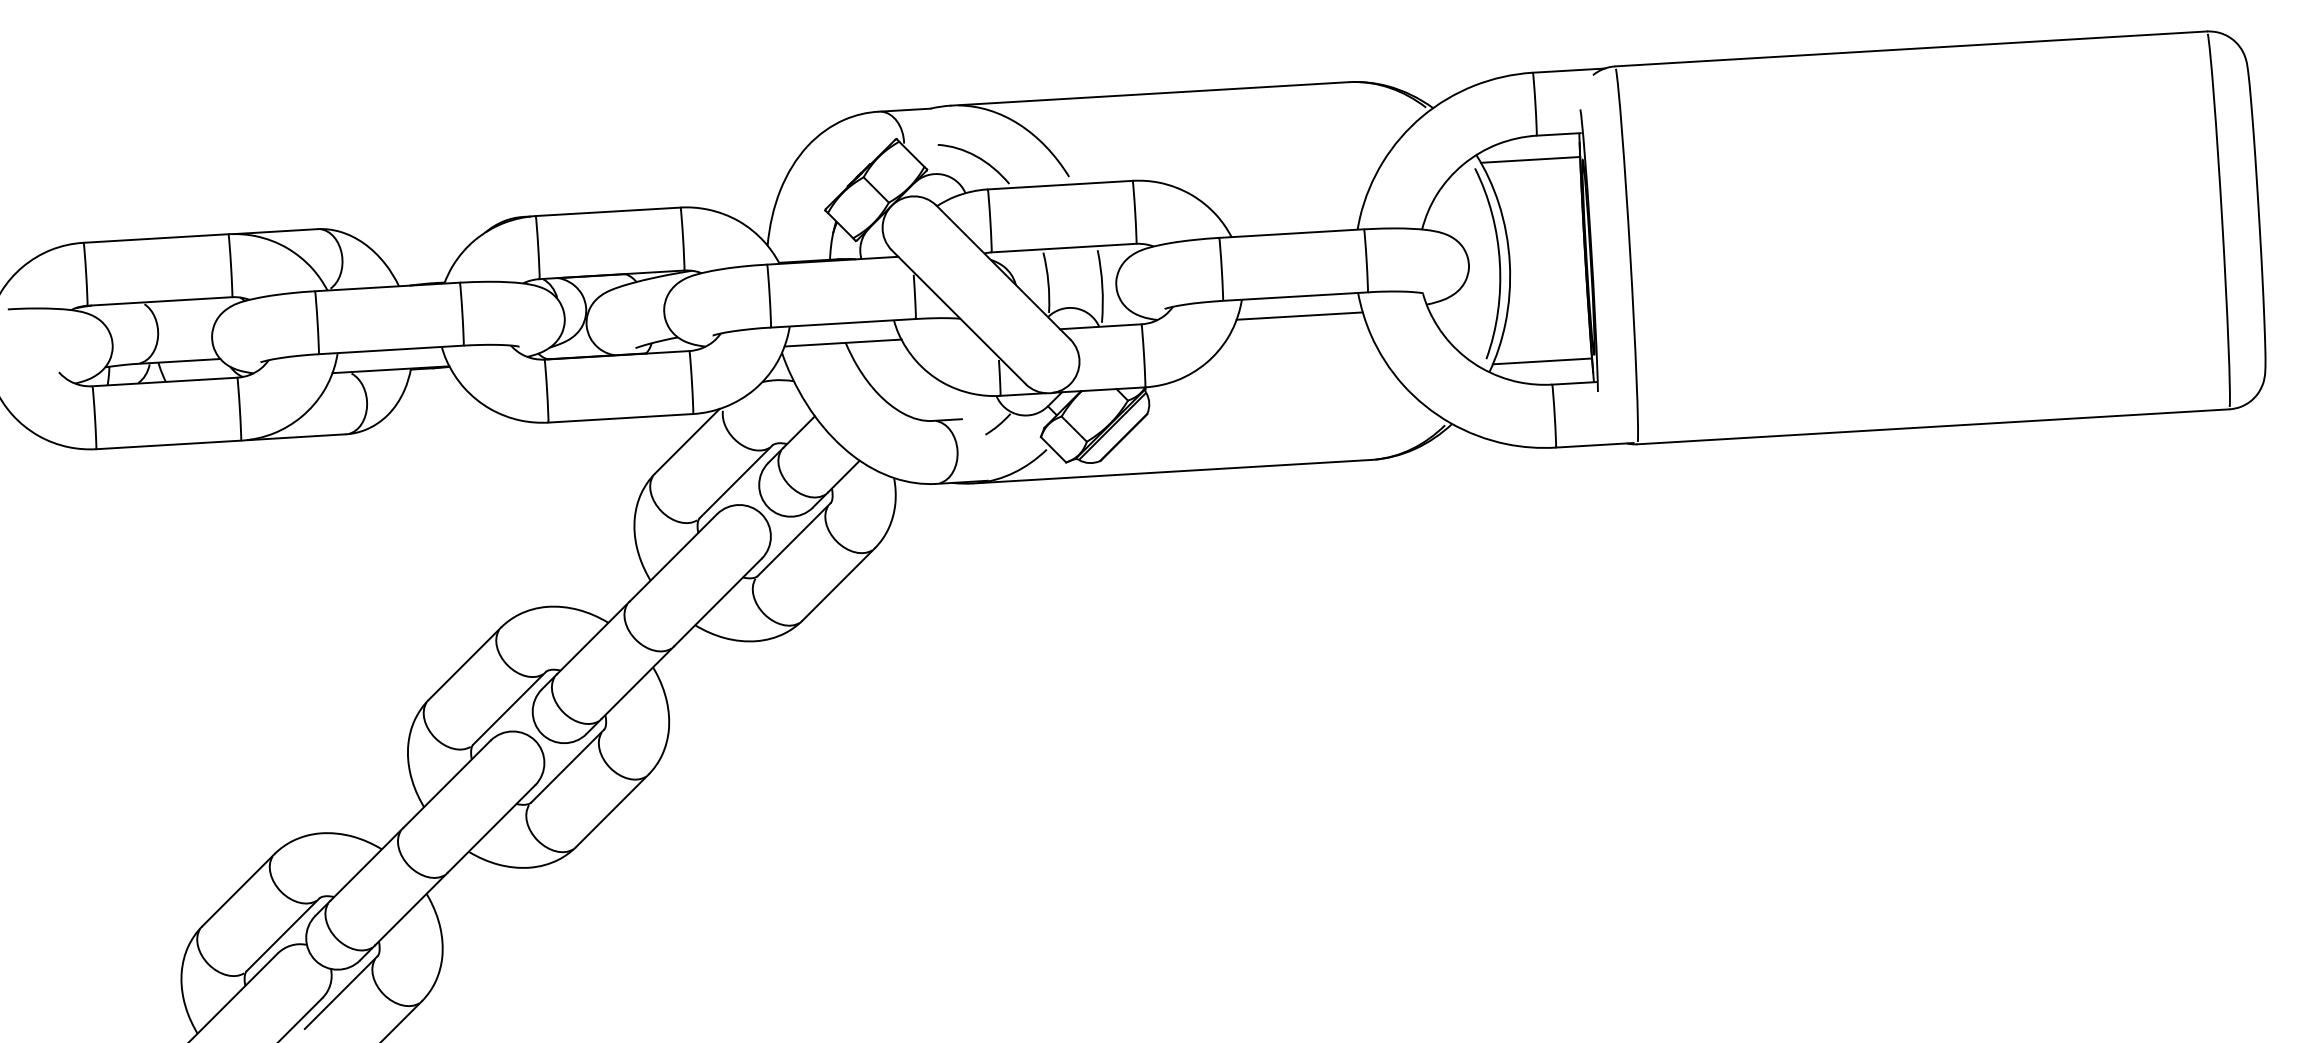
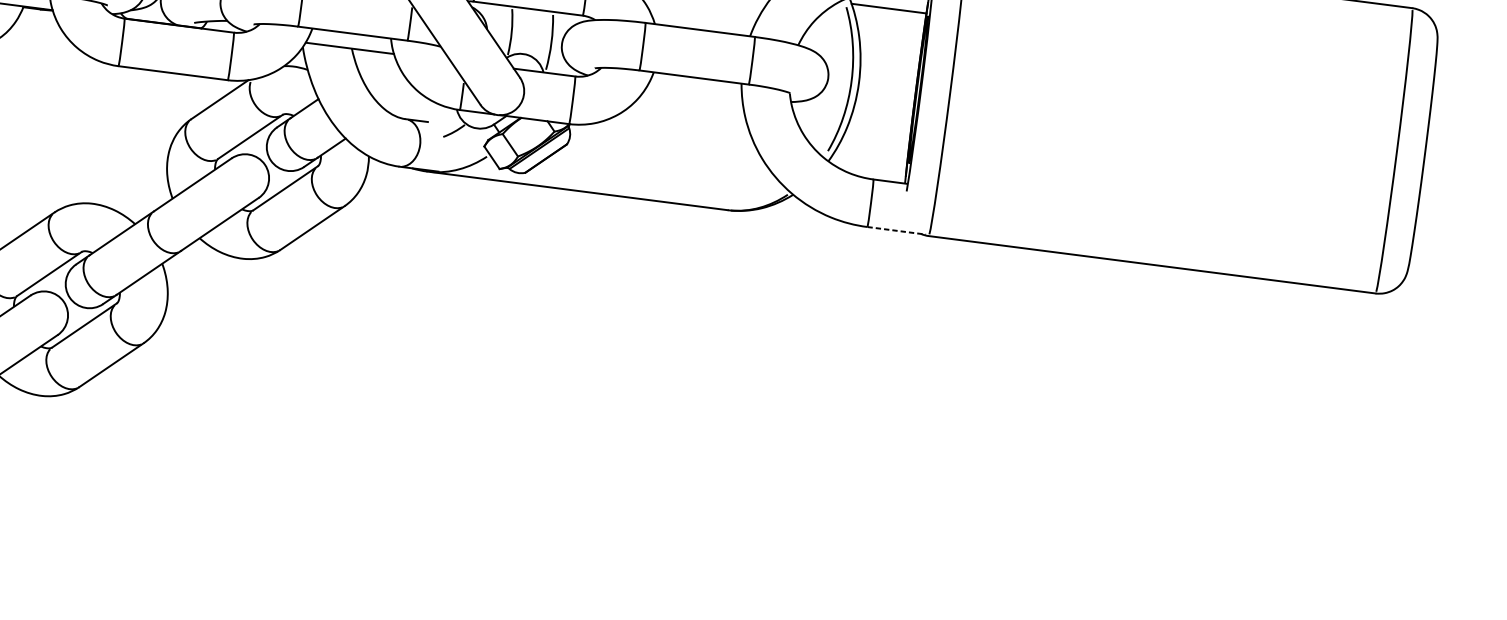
line: (1299, 315) -> (694, 92), removed
line: (1542, 361) -> (869, 160), removed
line: (1594, 445) -> (896, 230), solid -> dashed

